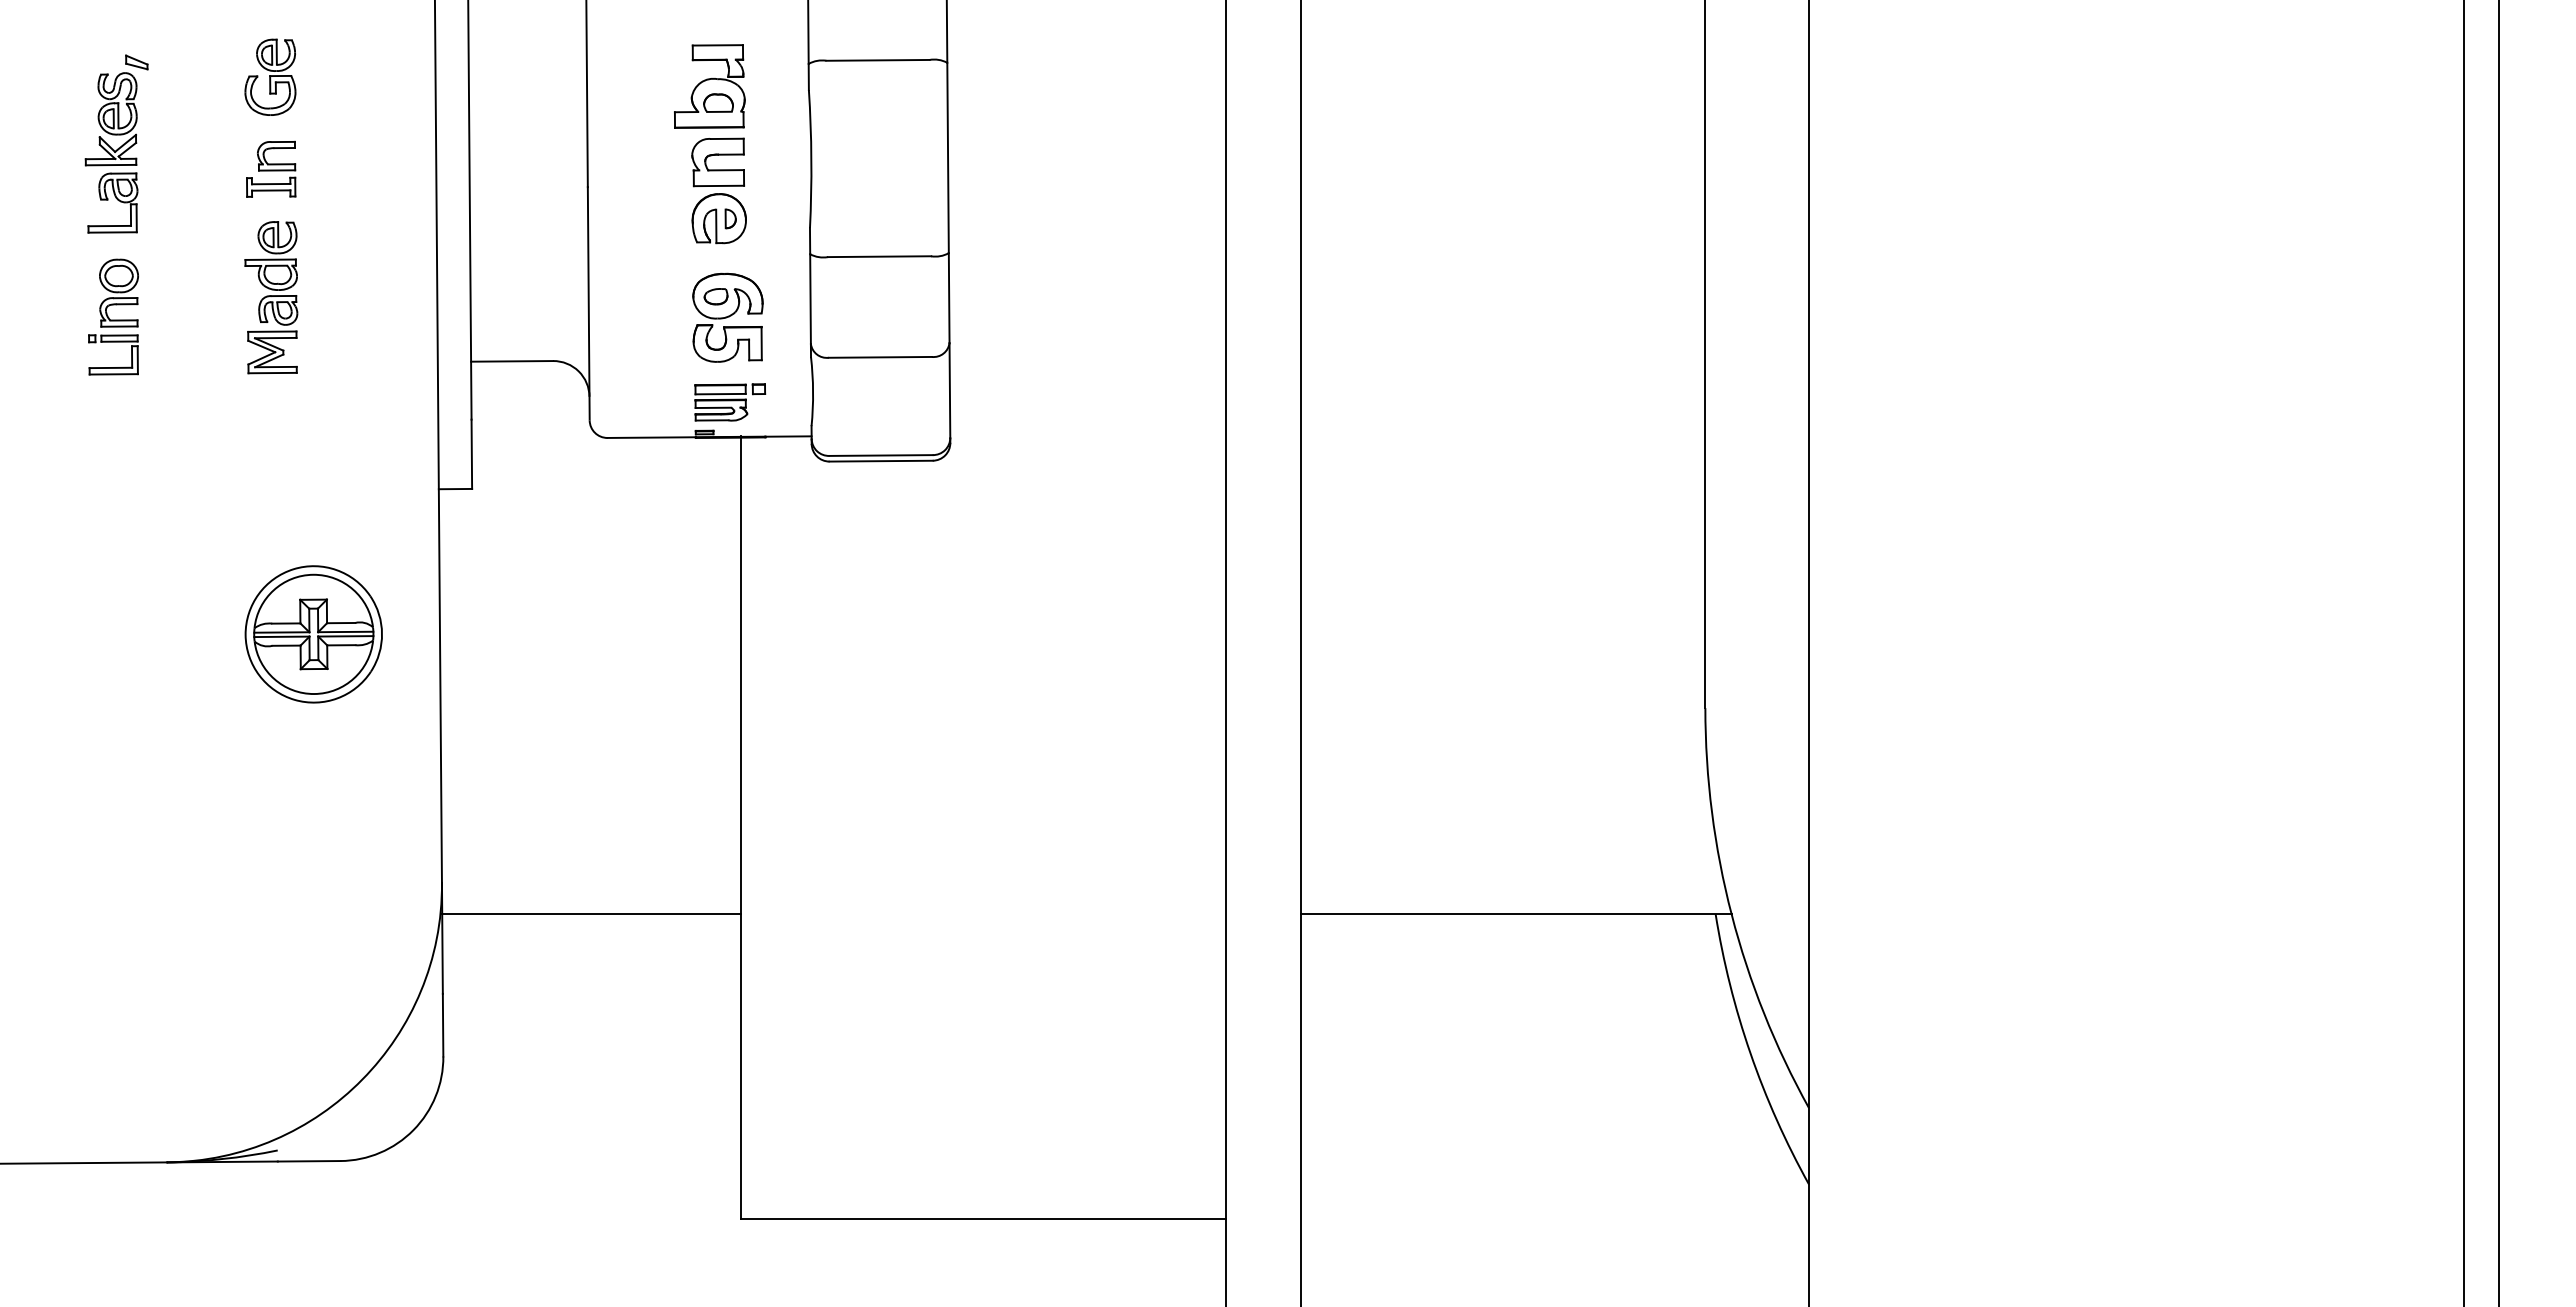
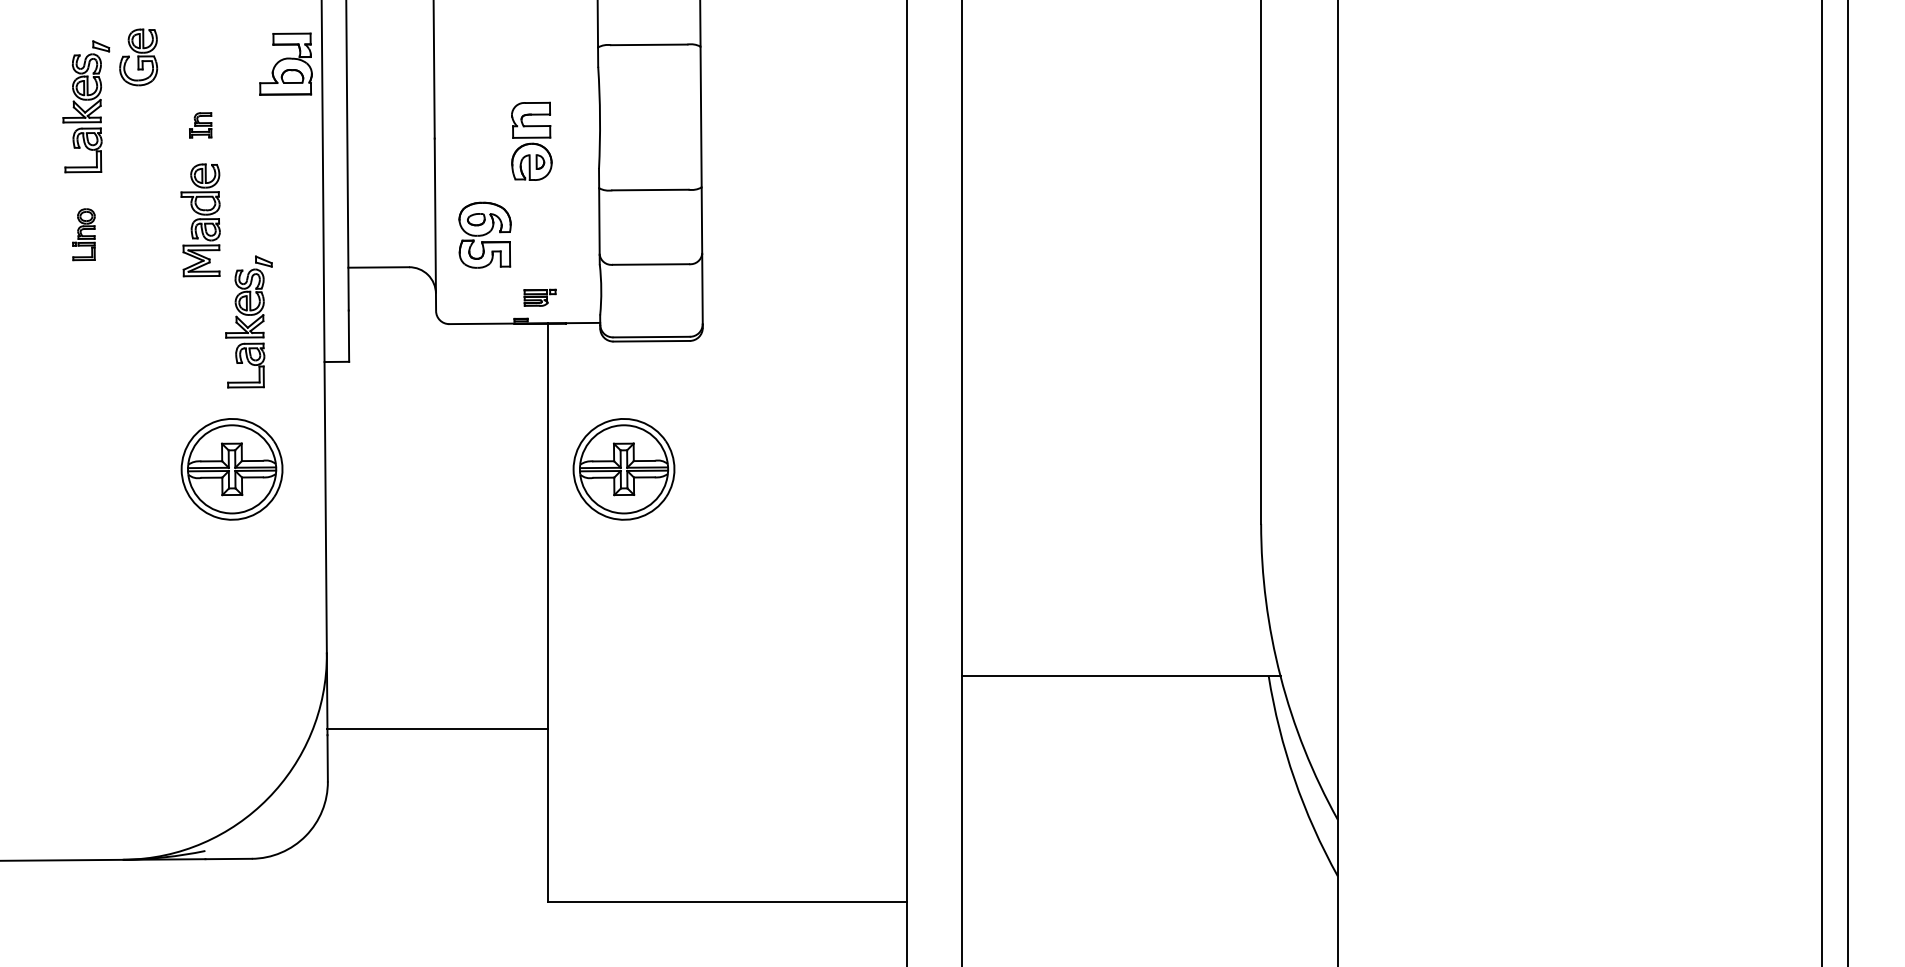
part: (270, 76) -> (138, 56), moved
part: (709, 86) -> (285, 64), moved
part: (271, 168) -> (200, 124), size x0.6
part: (113, 316) -> (83, 234), size x0.6
part: (727, 317) -> (484, 235), moved
part: (730, 402) -> (540, 297), size x0.6
part: (336, 434) -> (248, 321), added
part: (843, 634) -> (623, 469), added
line: (591, 914) -> (437, 729), moved

